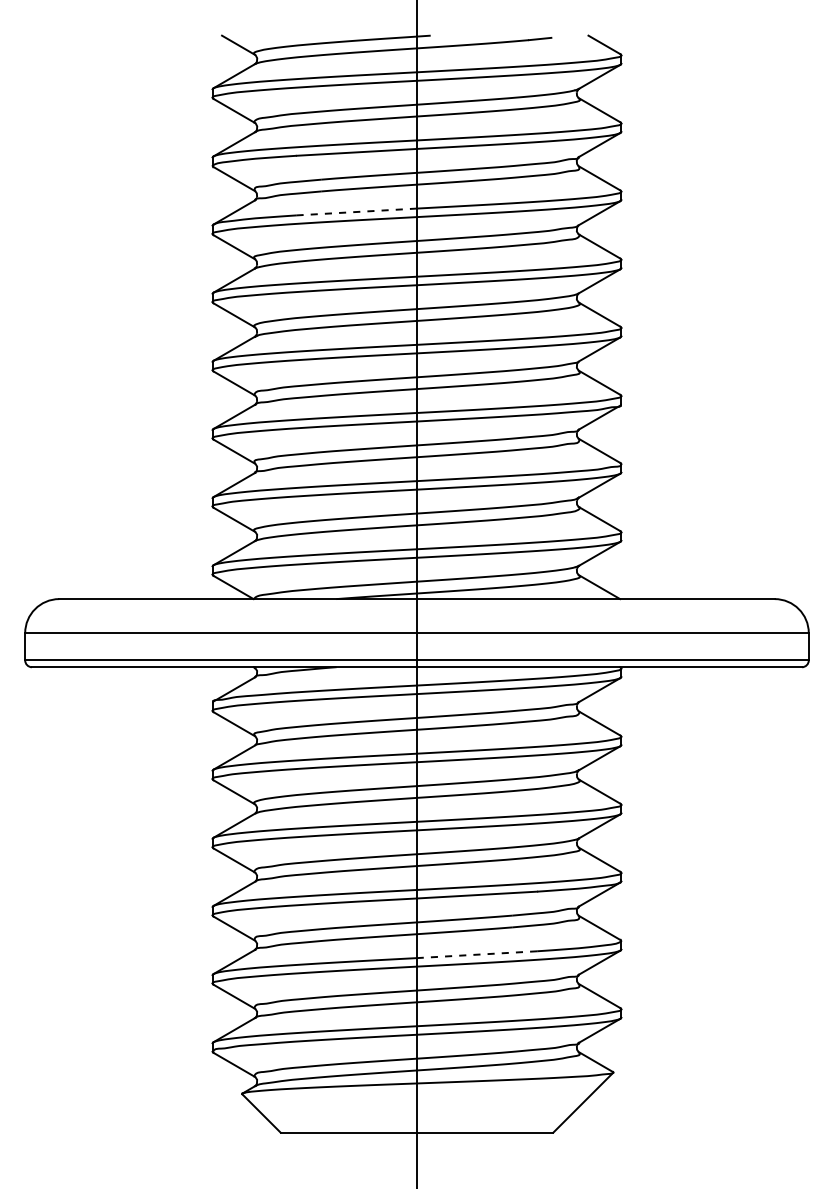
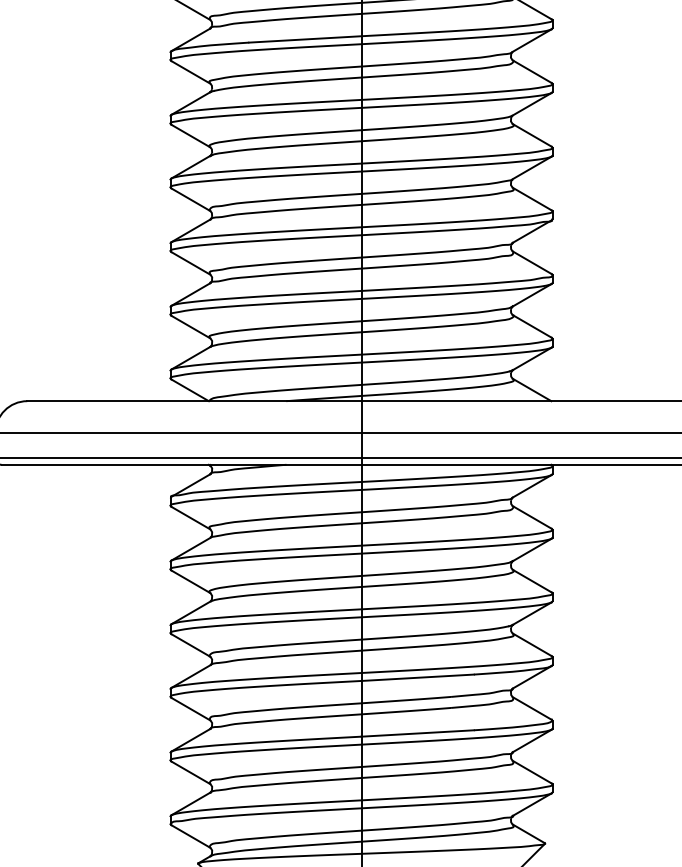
line: (356, 212) -> (305, 39), dashed -> solid
line: (476, 954) -> (417, 733), dashed -> solid

